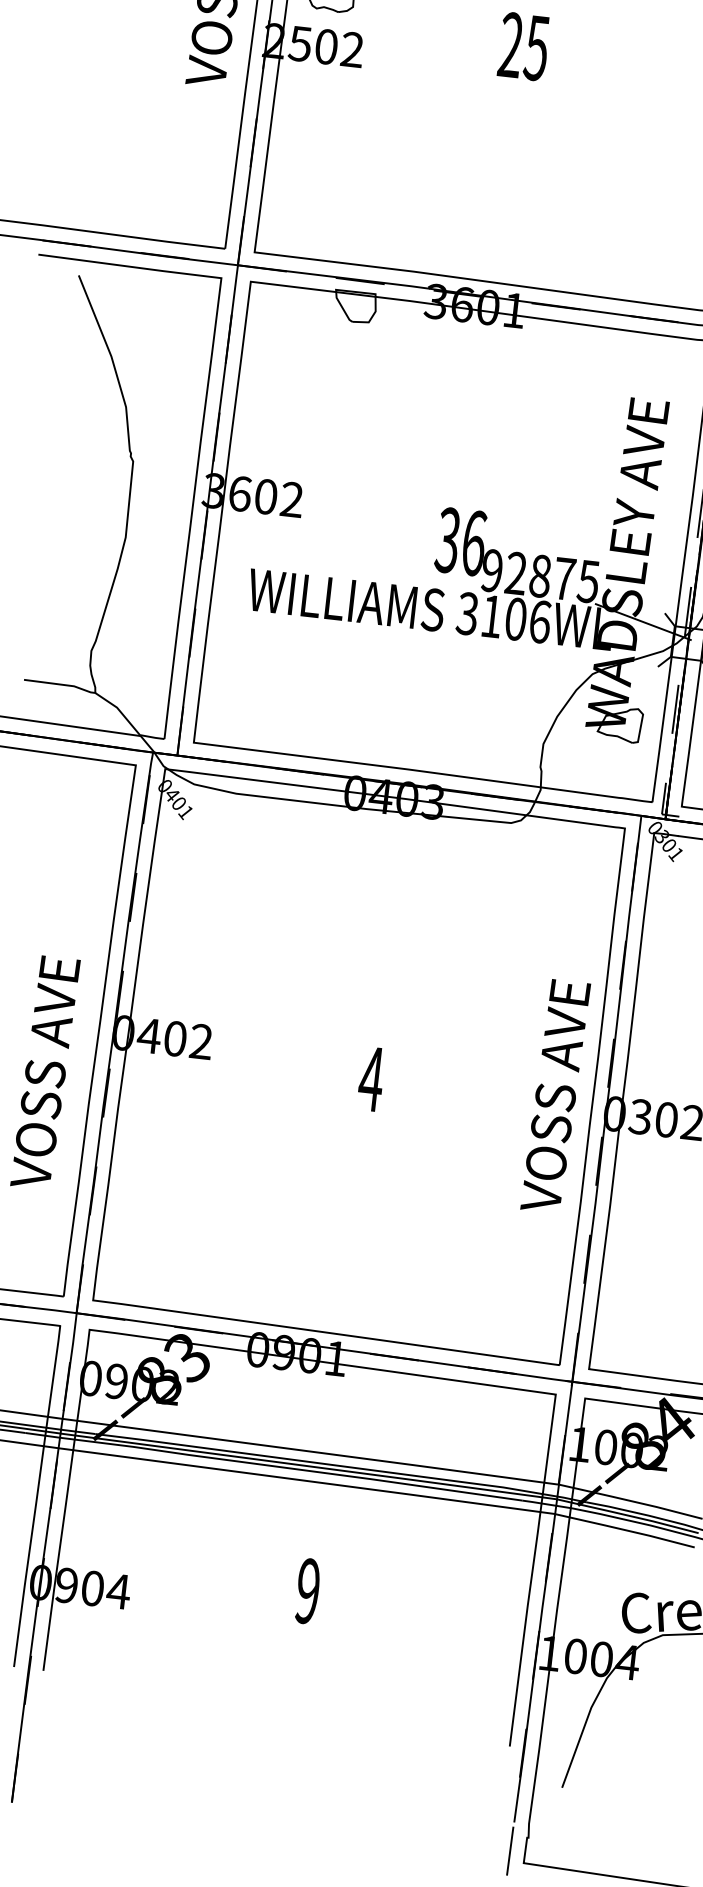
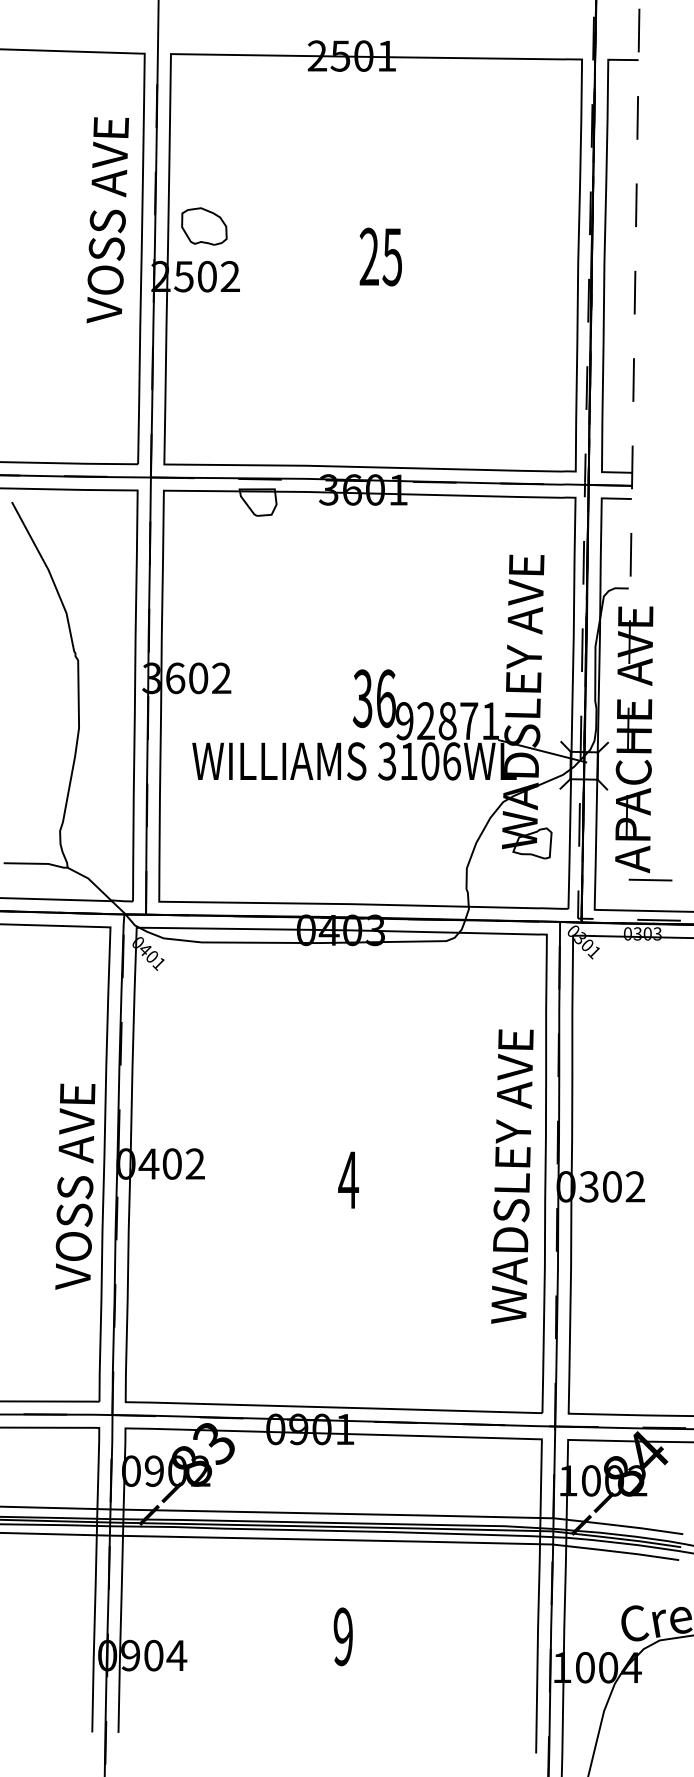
text: (588, 582) -> (490, 721), 92875 -> 92871
text: (45, 1072) -> (75, 1186), moved
text: (555, 1095) -> (512, 1176), VOSS AVE -> WADSLEY AVE

